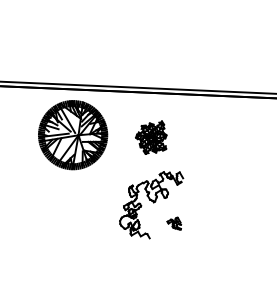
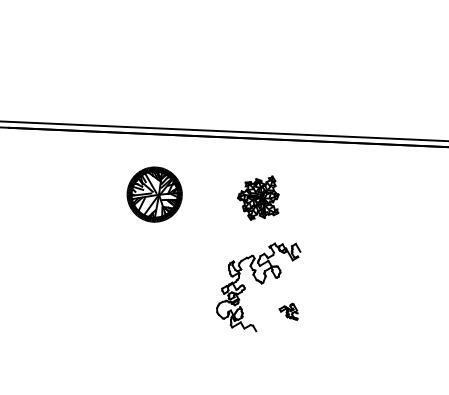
part: (72, 134) -> (154, 194), size x0.6

